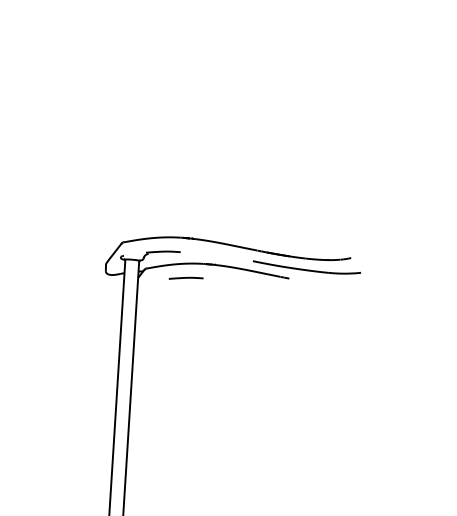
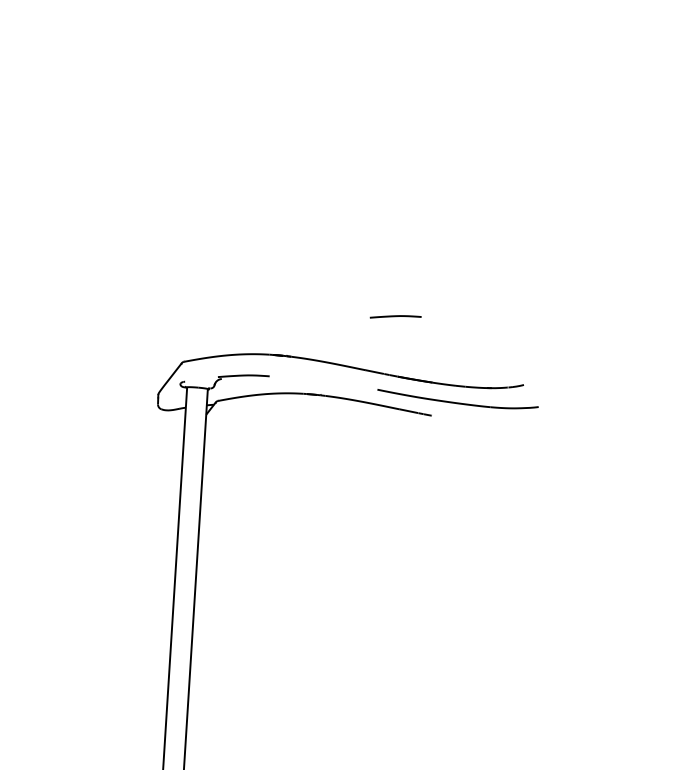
curve: (185, 277) -> (394, 315), moved

